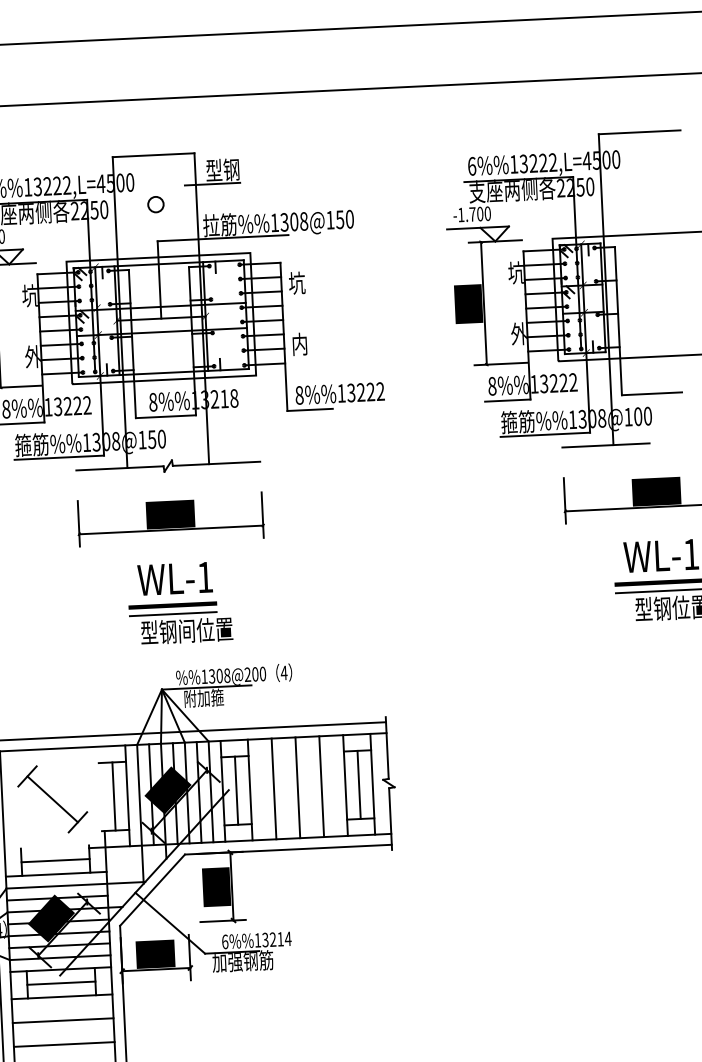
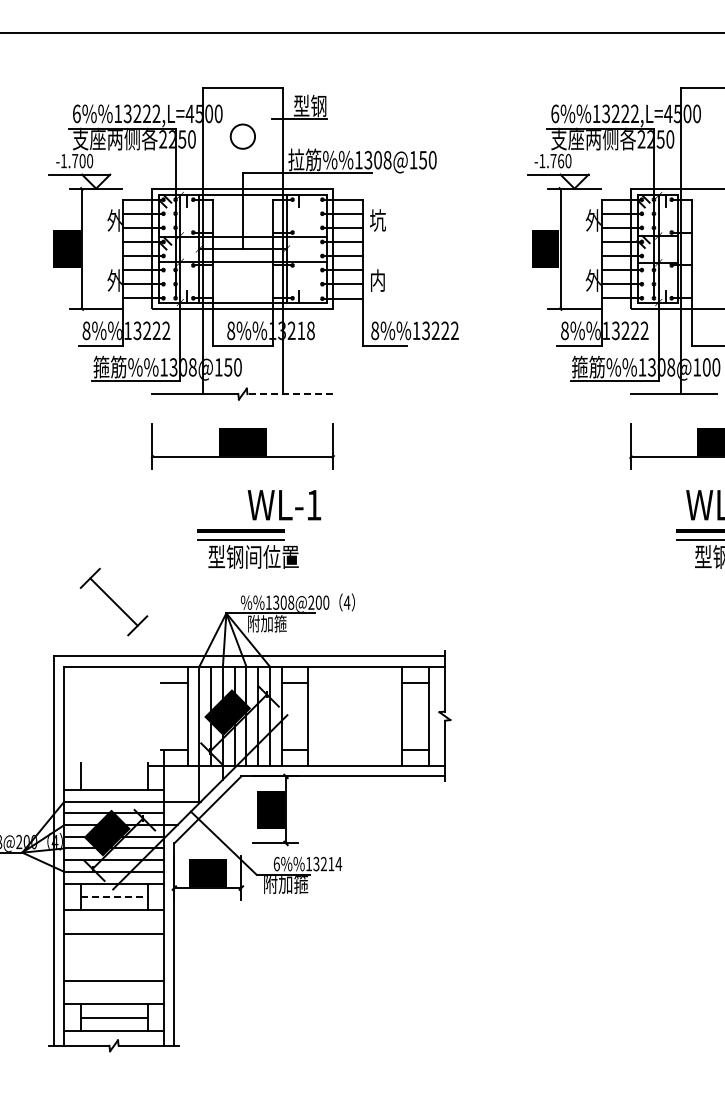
circle: (155, 204) -> (242, 136), size x1.6
text: (480, 214) -> (561, 161), -1.700 -> -1.760
text: (515, 272) -> (592, 220), 坑 -> 外
text: (29, 295) -> (114, 220), 坑 -> 外
line: (216, 464) -> (290, 394), solid -> dashed
text: (175, 579) -> (284, 505), moved
line: (358, 784) -> (415, 715), removed
line: (321, 786) -> (378, 715), removed
line: (298, 787) -> (355, 715), removed
line: (273, 788) -> (331, 715), removed
line: (236, 790) -> (294, 715), removed
line: (114, 795) -> (174, 715), removed
part: (52, 798) -> (113, 601), moved
line: (55, 860) -> (113, 776), removed
text: (243, 961) -> (293, 884), 加强钢筋 -> 附加箍
line: (61, 983) -> (114, 897), solid -> dashed
line: (63, 1044) -> (113, 957), removed

